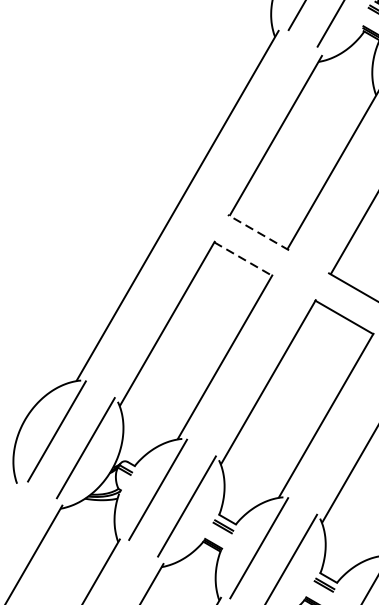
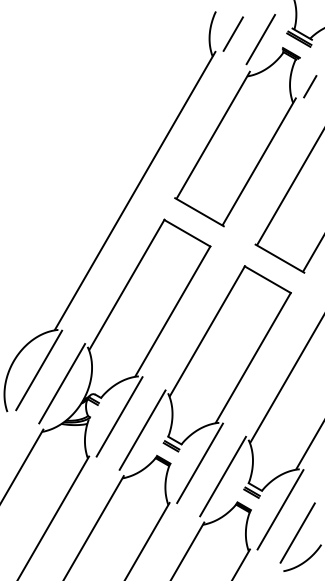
line: (258, 232) -> (199, 212), dashed -> solid
line: (243, 259) -> (187, 233), dashed -> solid

